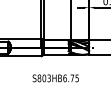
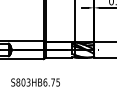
text: (55, 78) -> (35, 82), moved

